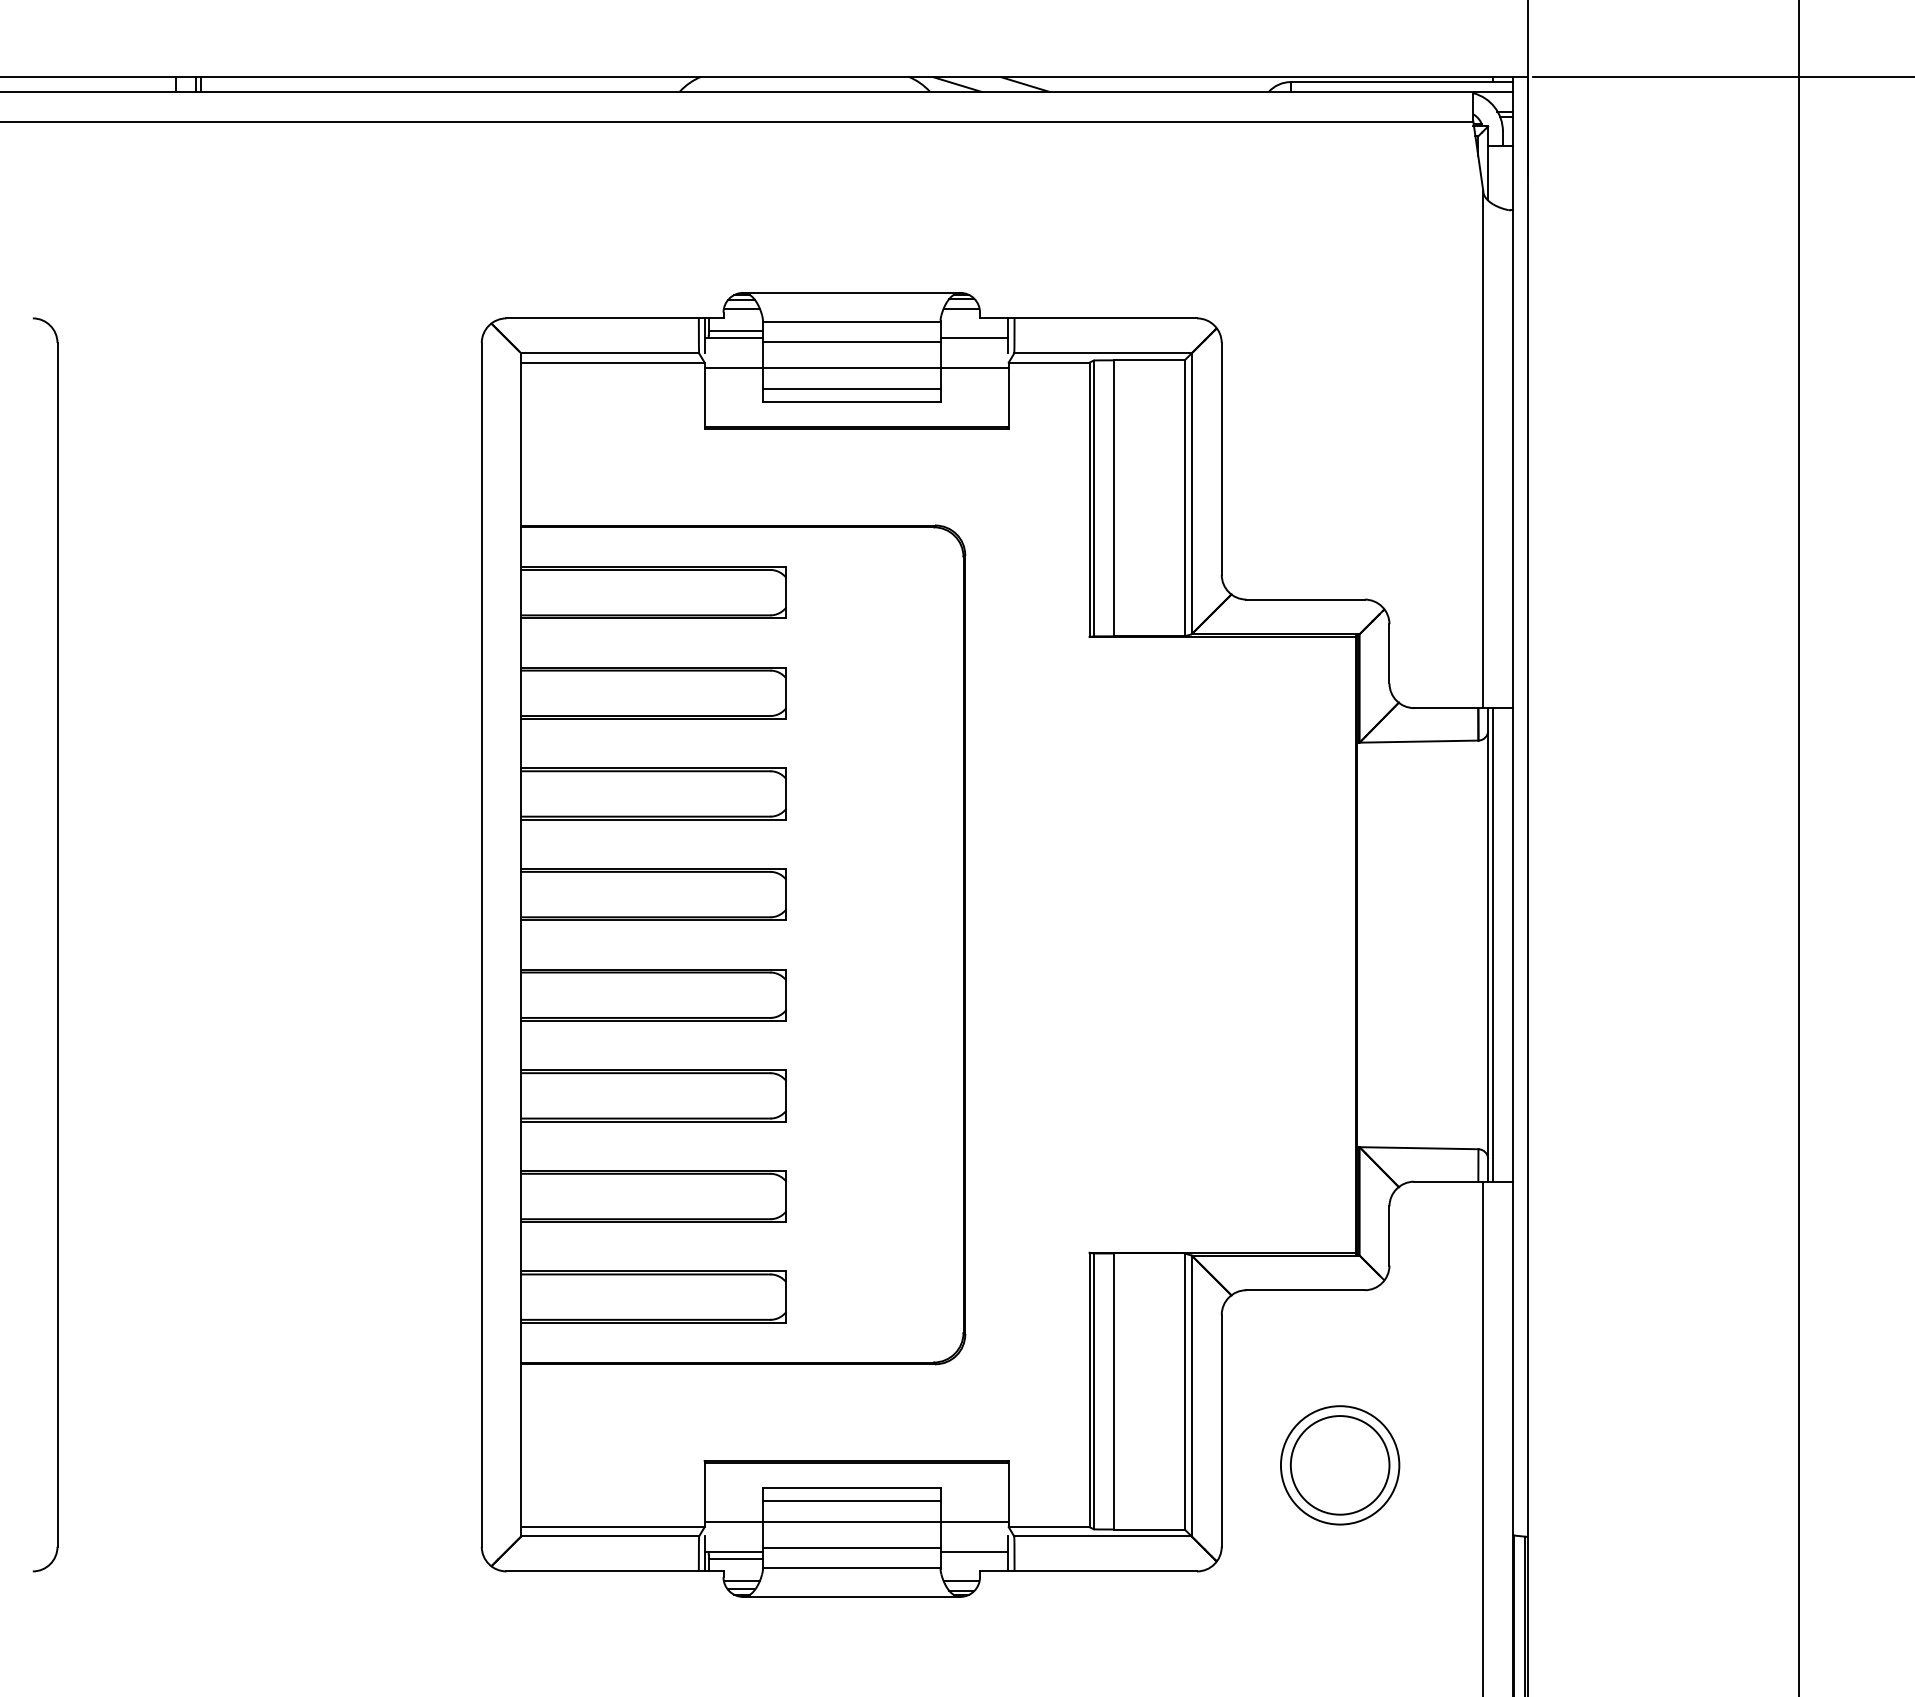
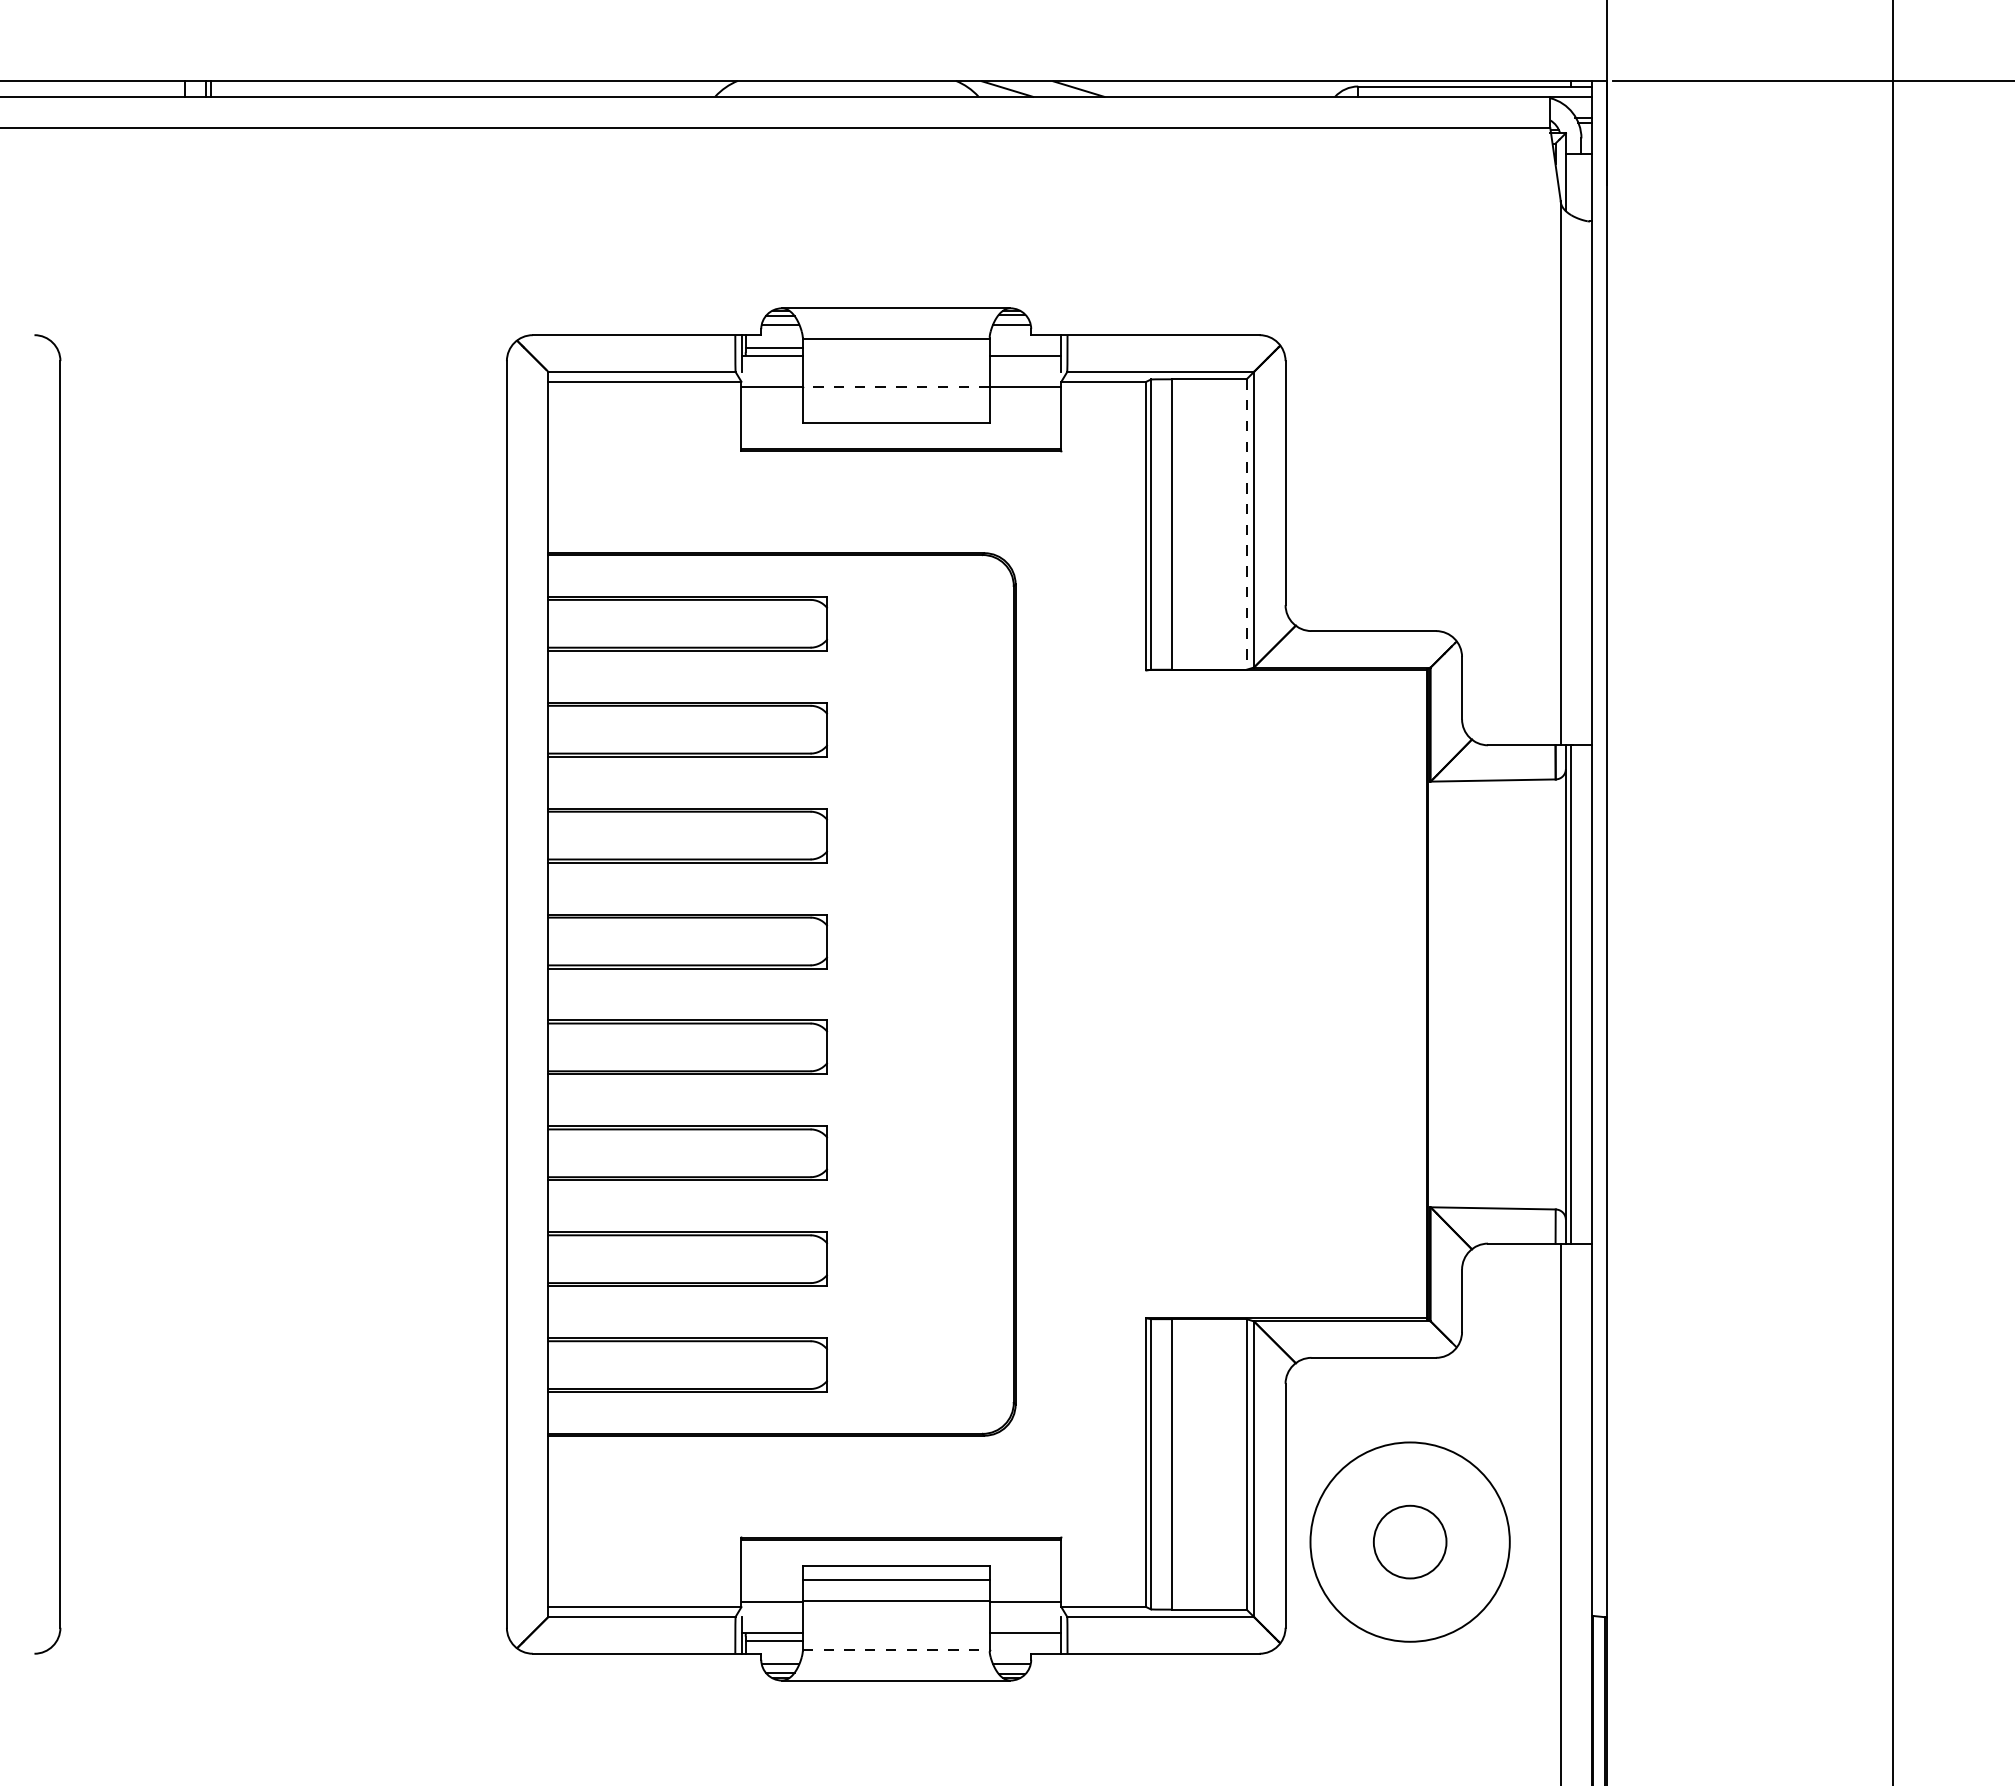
line: (851, 342) -> (895, 360), removed
line: (851, 368) -> (895, 387), solid -> dashed
line: (851, 389) -> (895, 409), removed
line: (1184, 499) -> (1246, 525), solid -> dashed
circle: (1339, 1464) -> (1409, 1541), size x1.6
circle: (1340, 1465) -> (1410, 1542), size x0.7
line: (851, 1547) -> (895, 1628), removed
line: (852, 1567) -> (896, 1649), solid -> dashed

